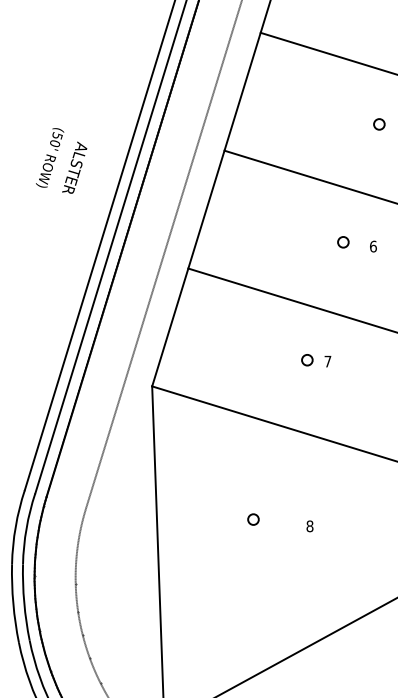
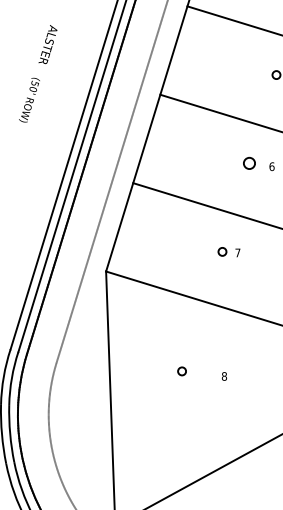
text: (74, 167) -> (47, 44), moved
circle: (343, 242) -> (249, 163), size x1.4

